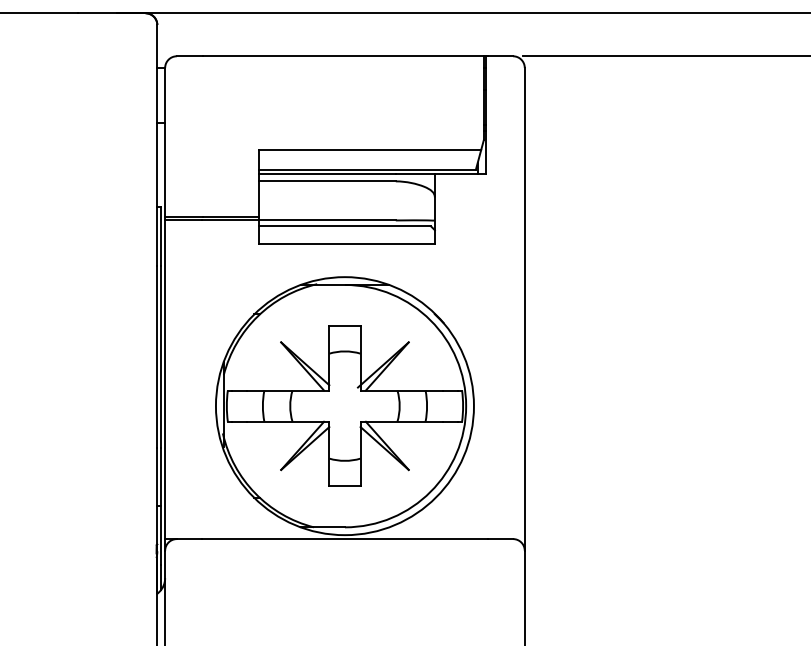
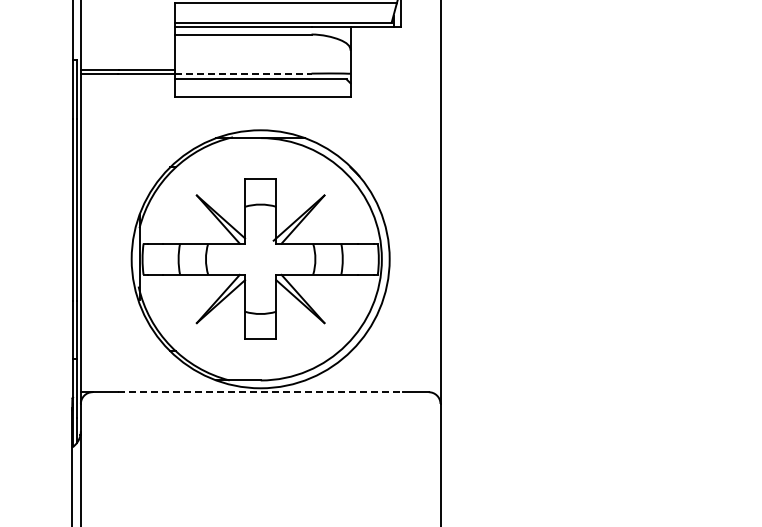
line: (327, 220) -> (243, 73), solid -> dashed
line: (344, 539) -> (260, 392), solid -> dashed

